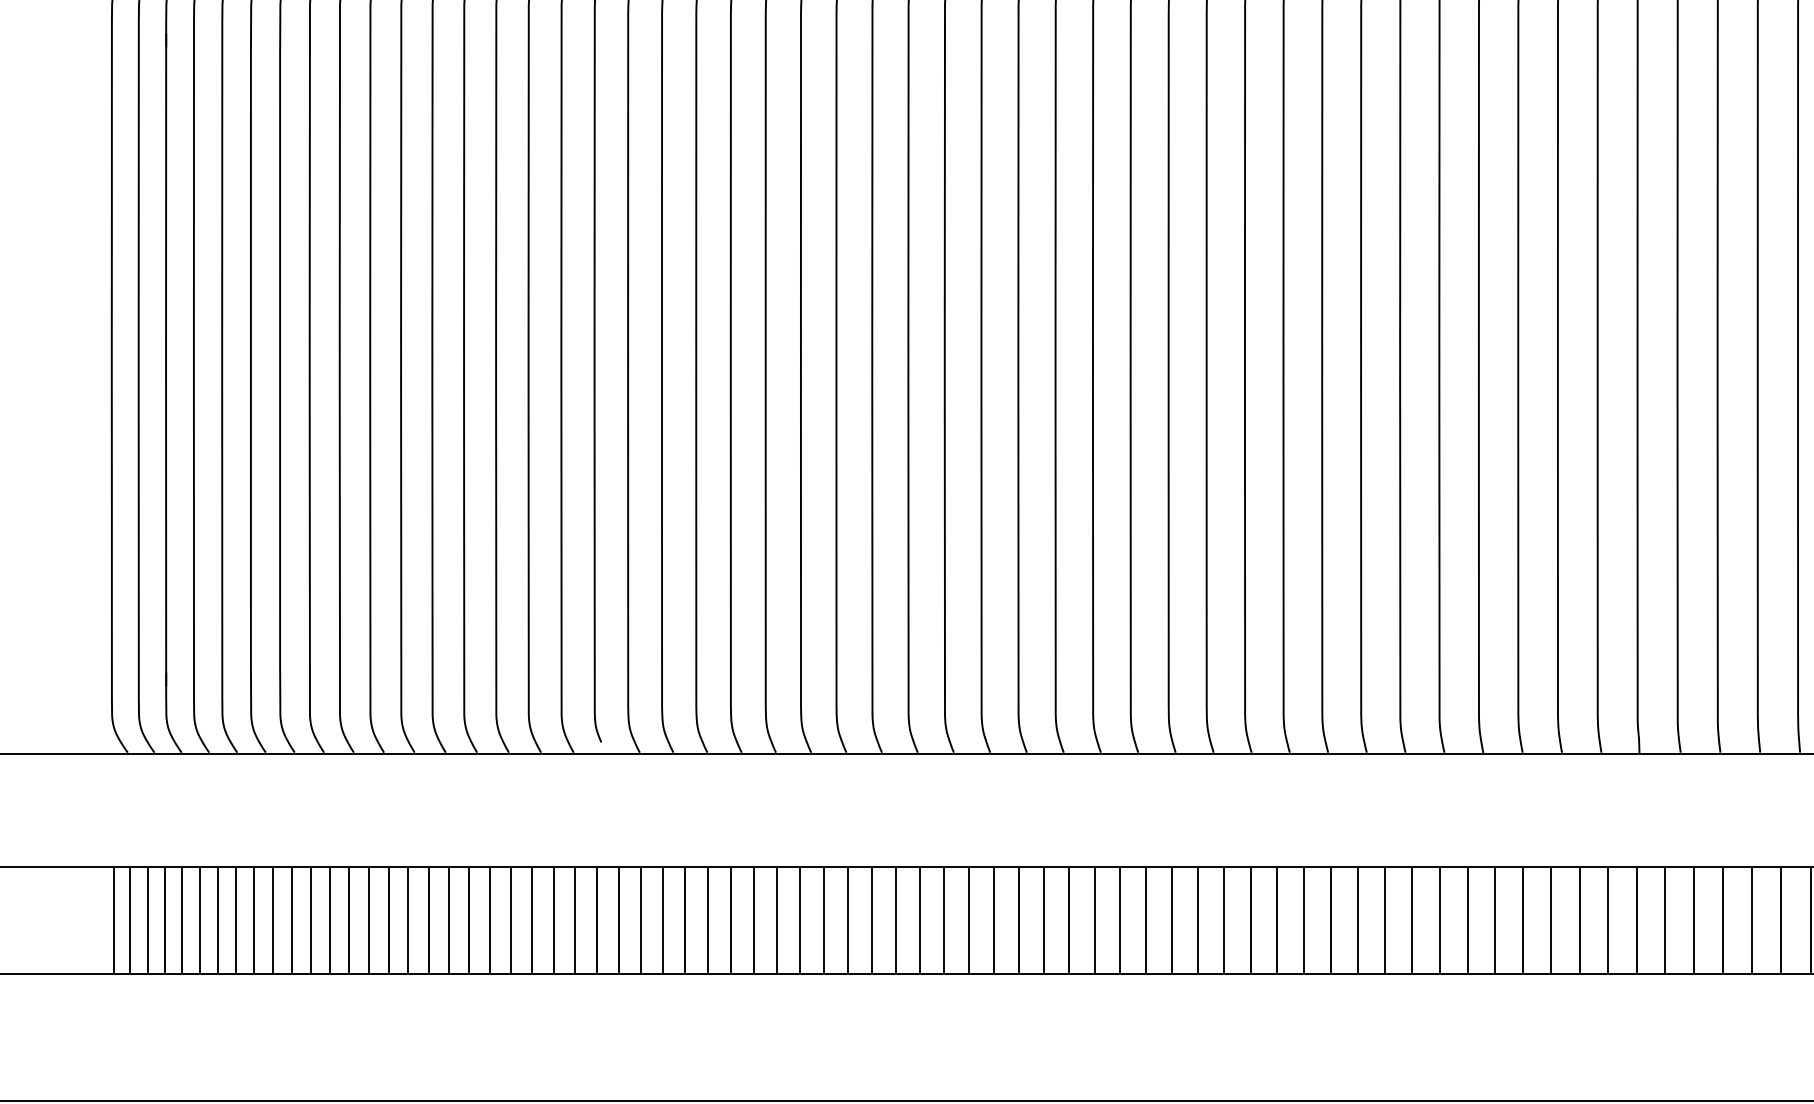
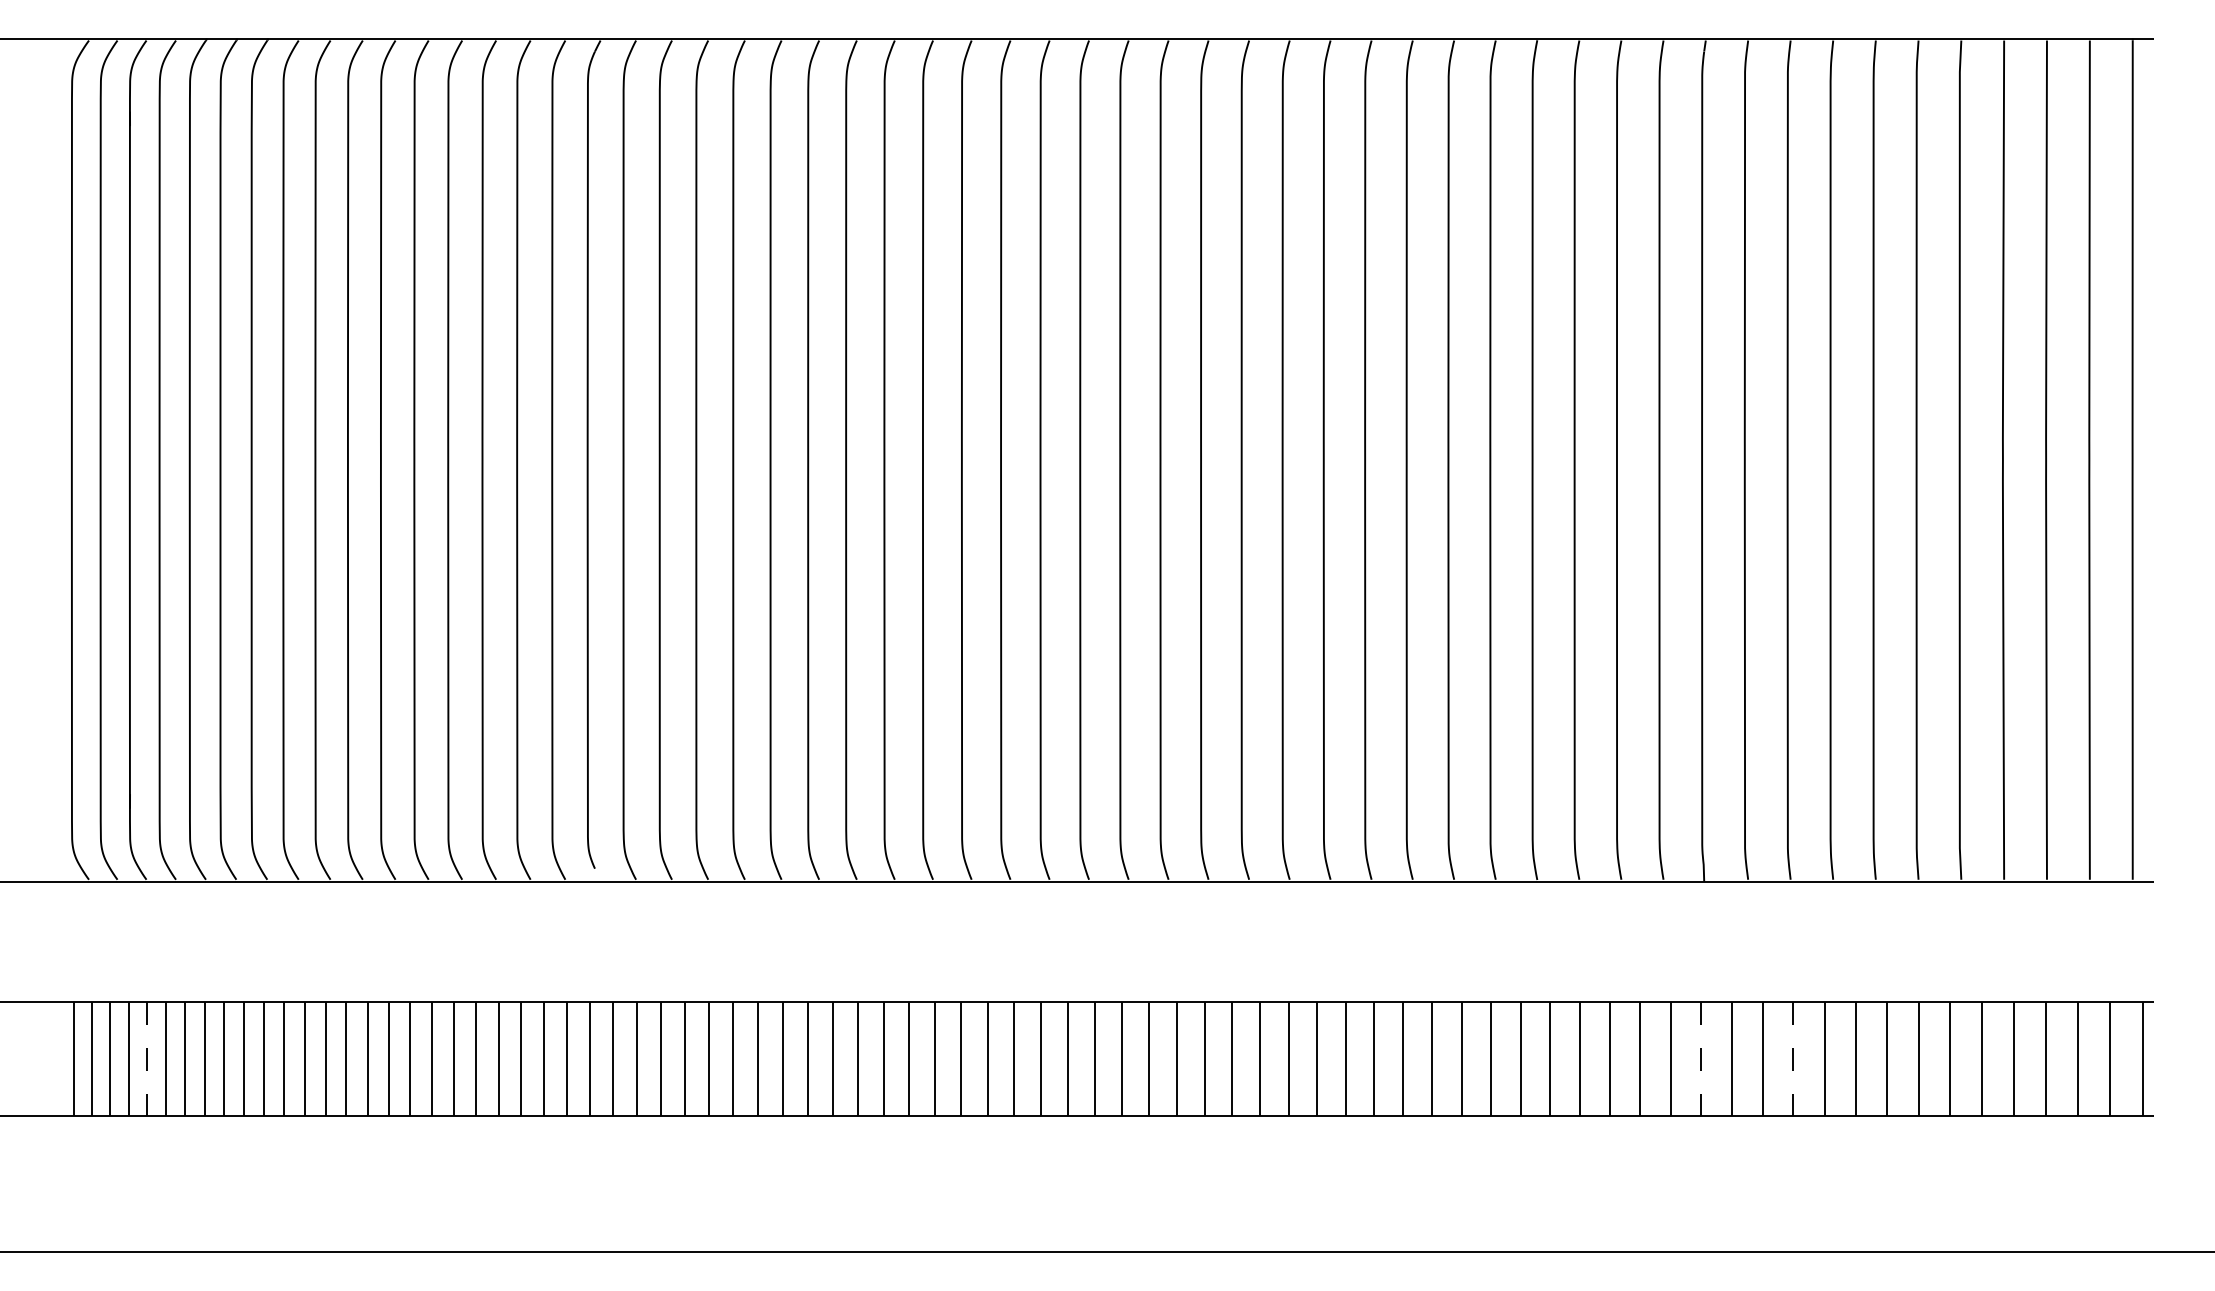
line: (182, 919) -> (147, 1058), solid -> dashed
line: (1636, 919) -> (1701, 1058), solid -> dashed
line: (1723, 919) -> (1793, 1058), solid -> dashed

